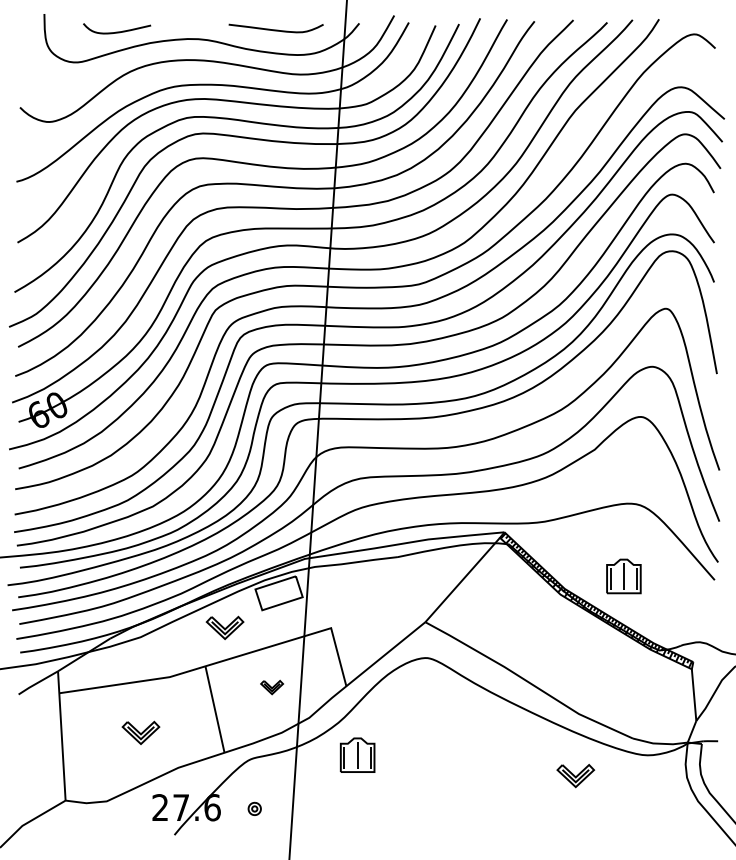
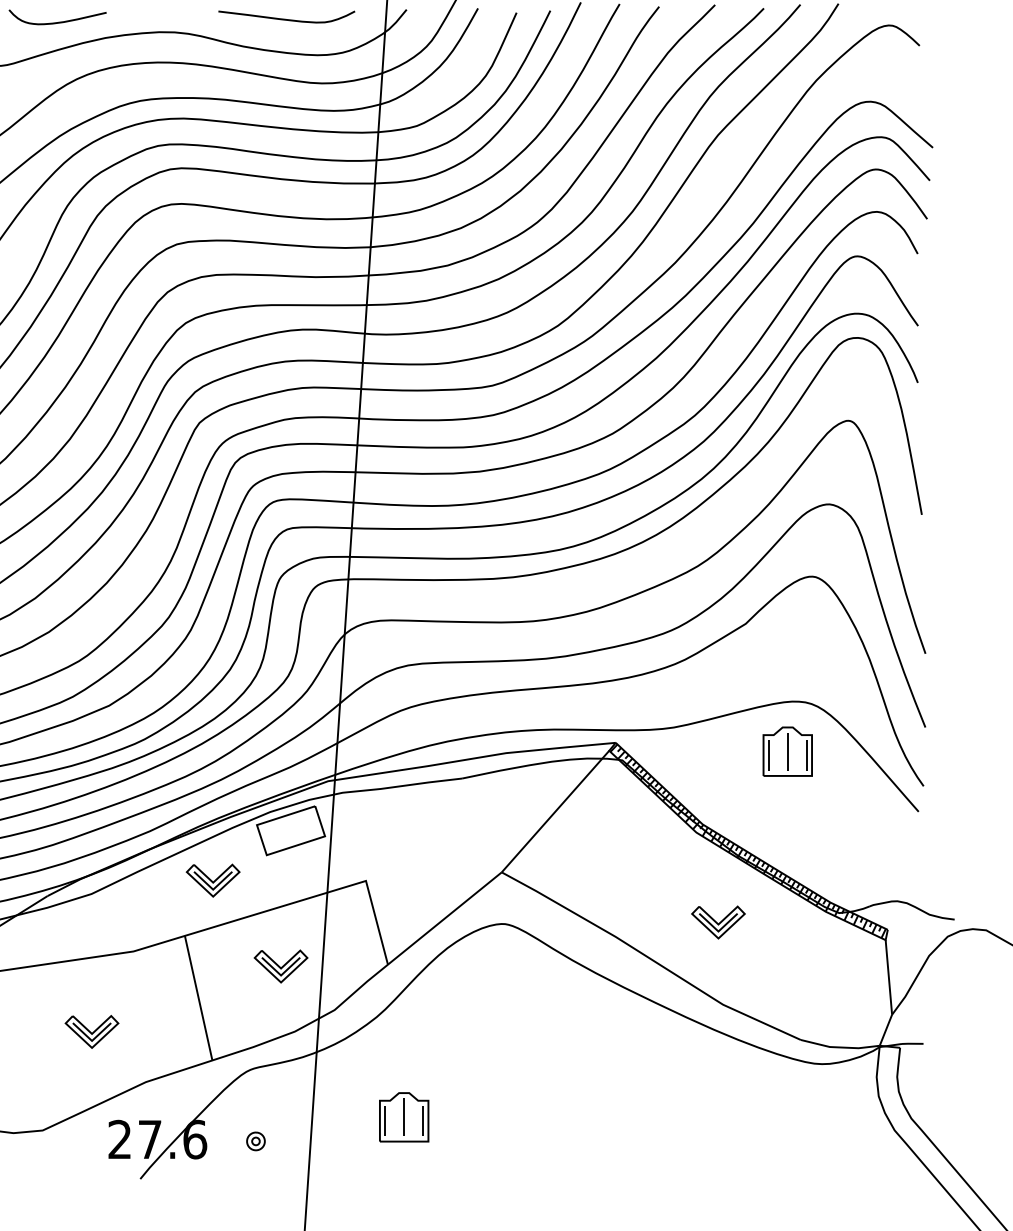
part: (623, 576) -> (787, 751), moved
part: (271, 687) -> (280, 966), size x1.67
part: (357, 754) -> (403, 1116), moved
part: (575, 776) -> (718, 923), moved

